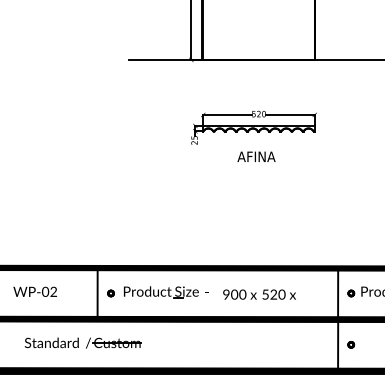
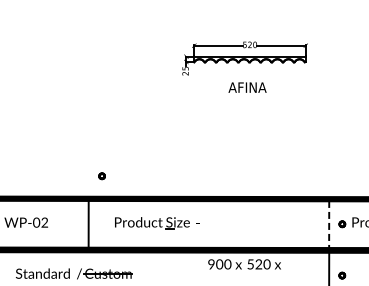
part: (110, 293) -> (101, 176), moved
text: (259, 294) -> (244, 264), moved
line: (338, 294) -> (329, 225), solid -> dashed

